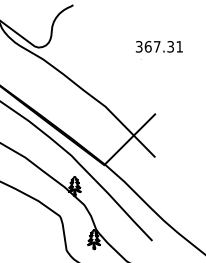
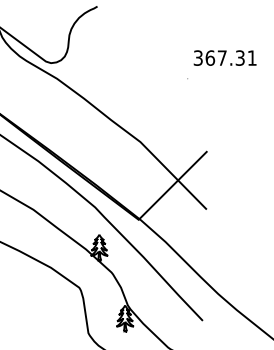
text: (158, 46) -> (224, 57), moved

